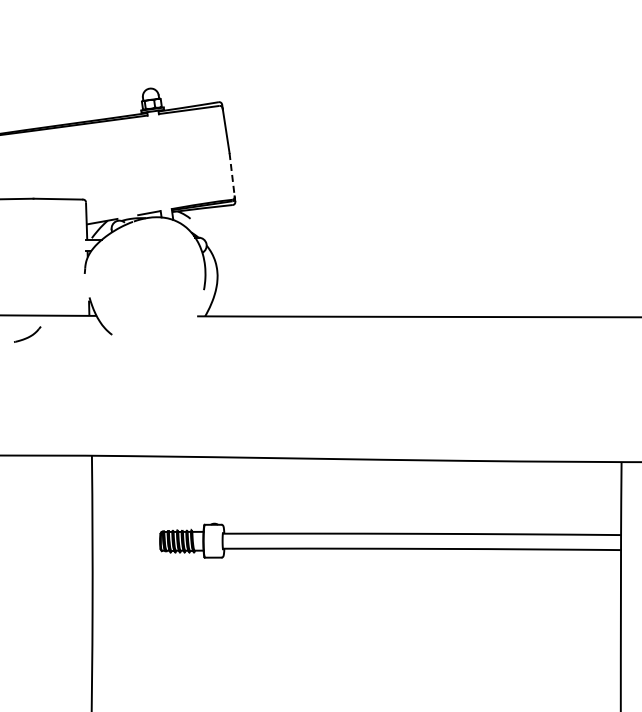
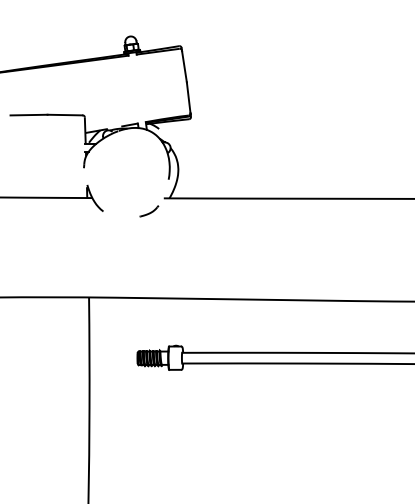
line: (232, 174) -> (188, 97), dashed -> solid
part: (27, 334) -> (149, 211), moved

